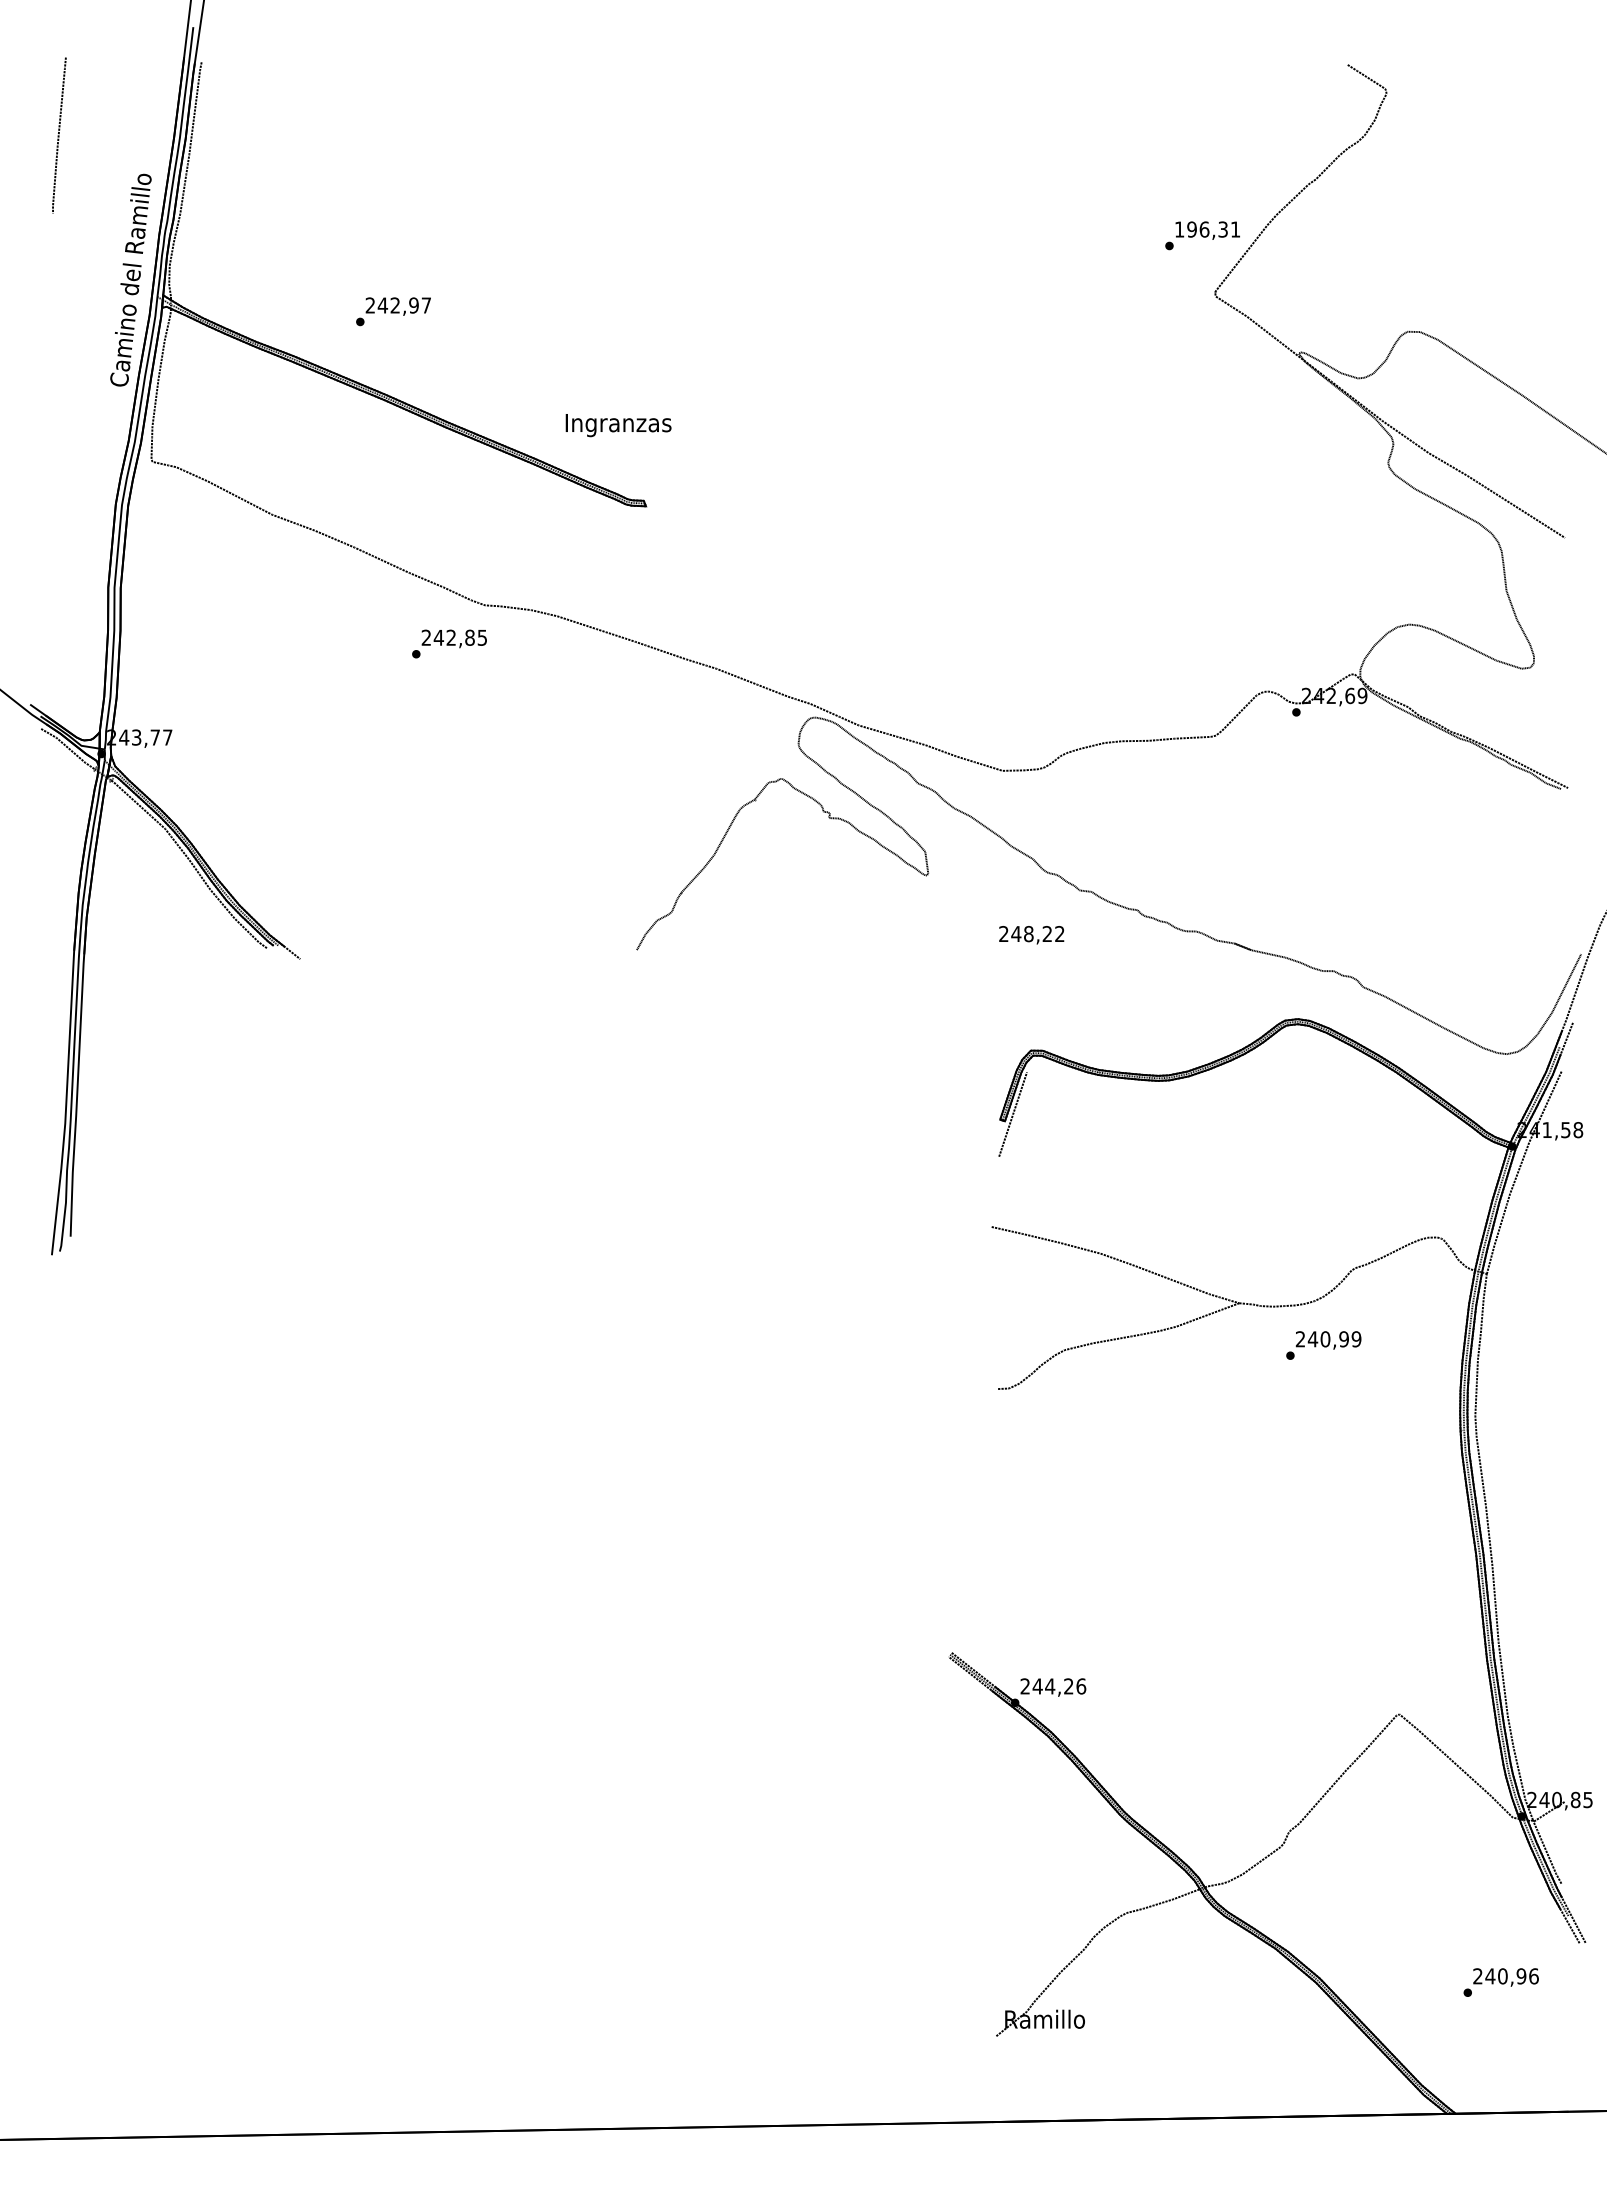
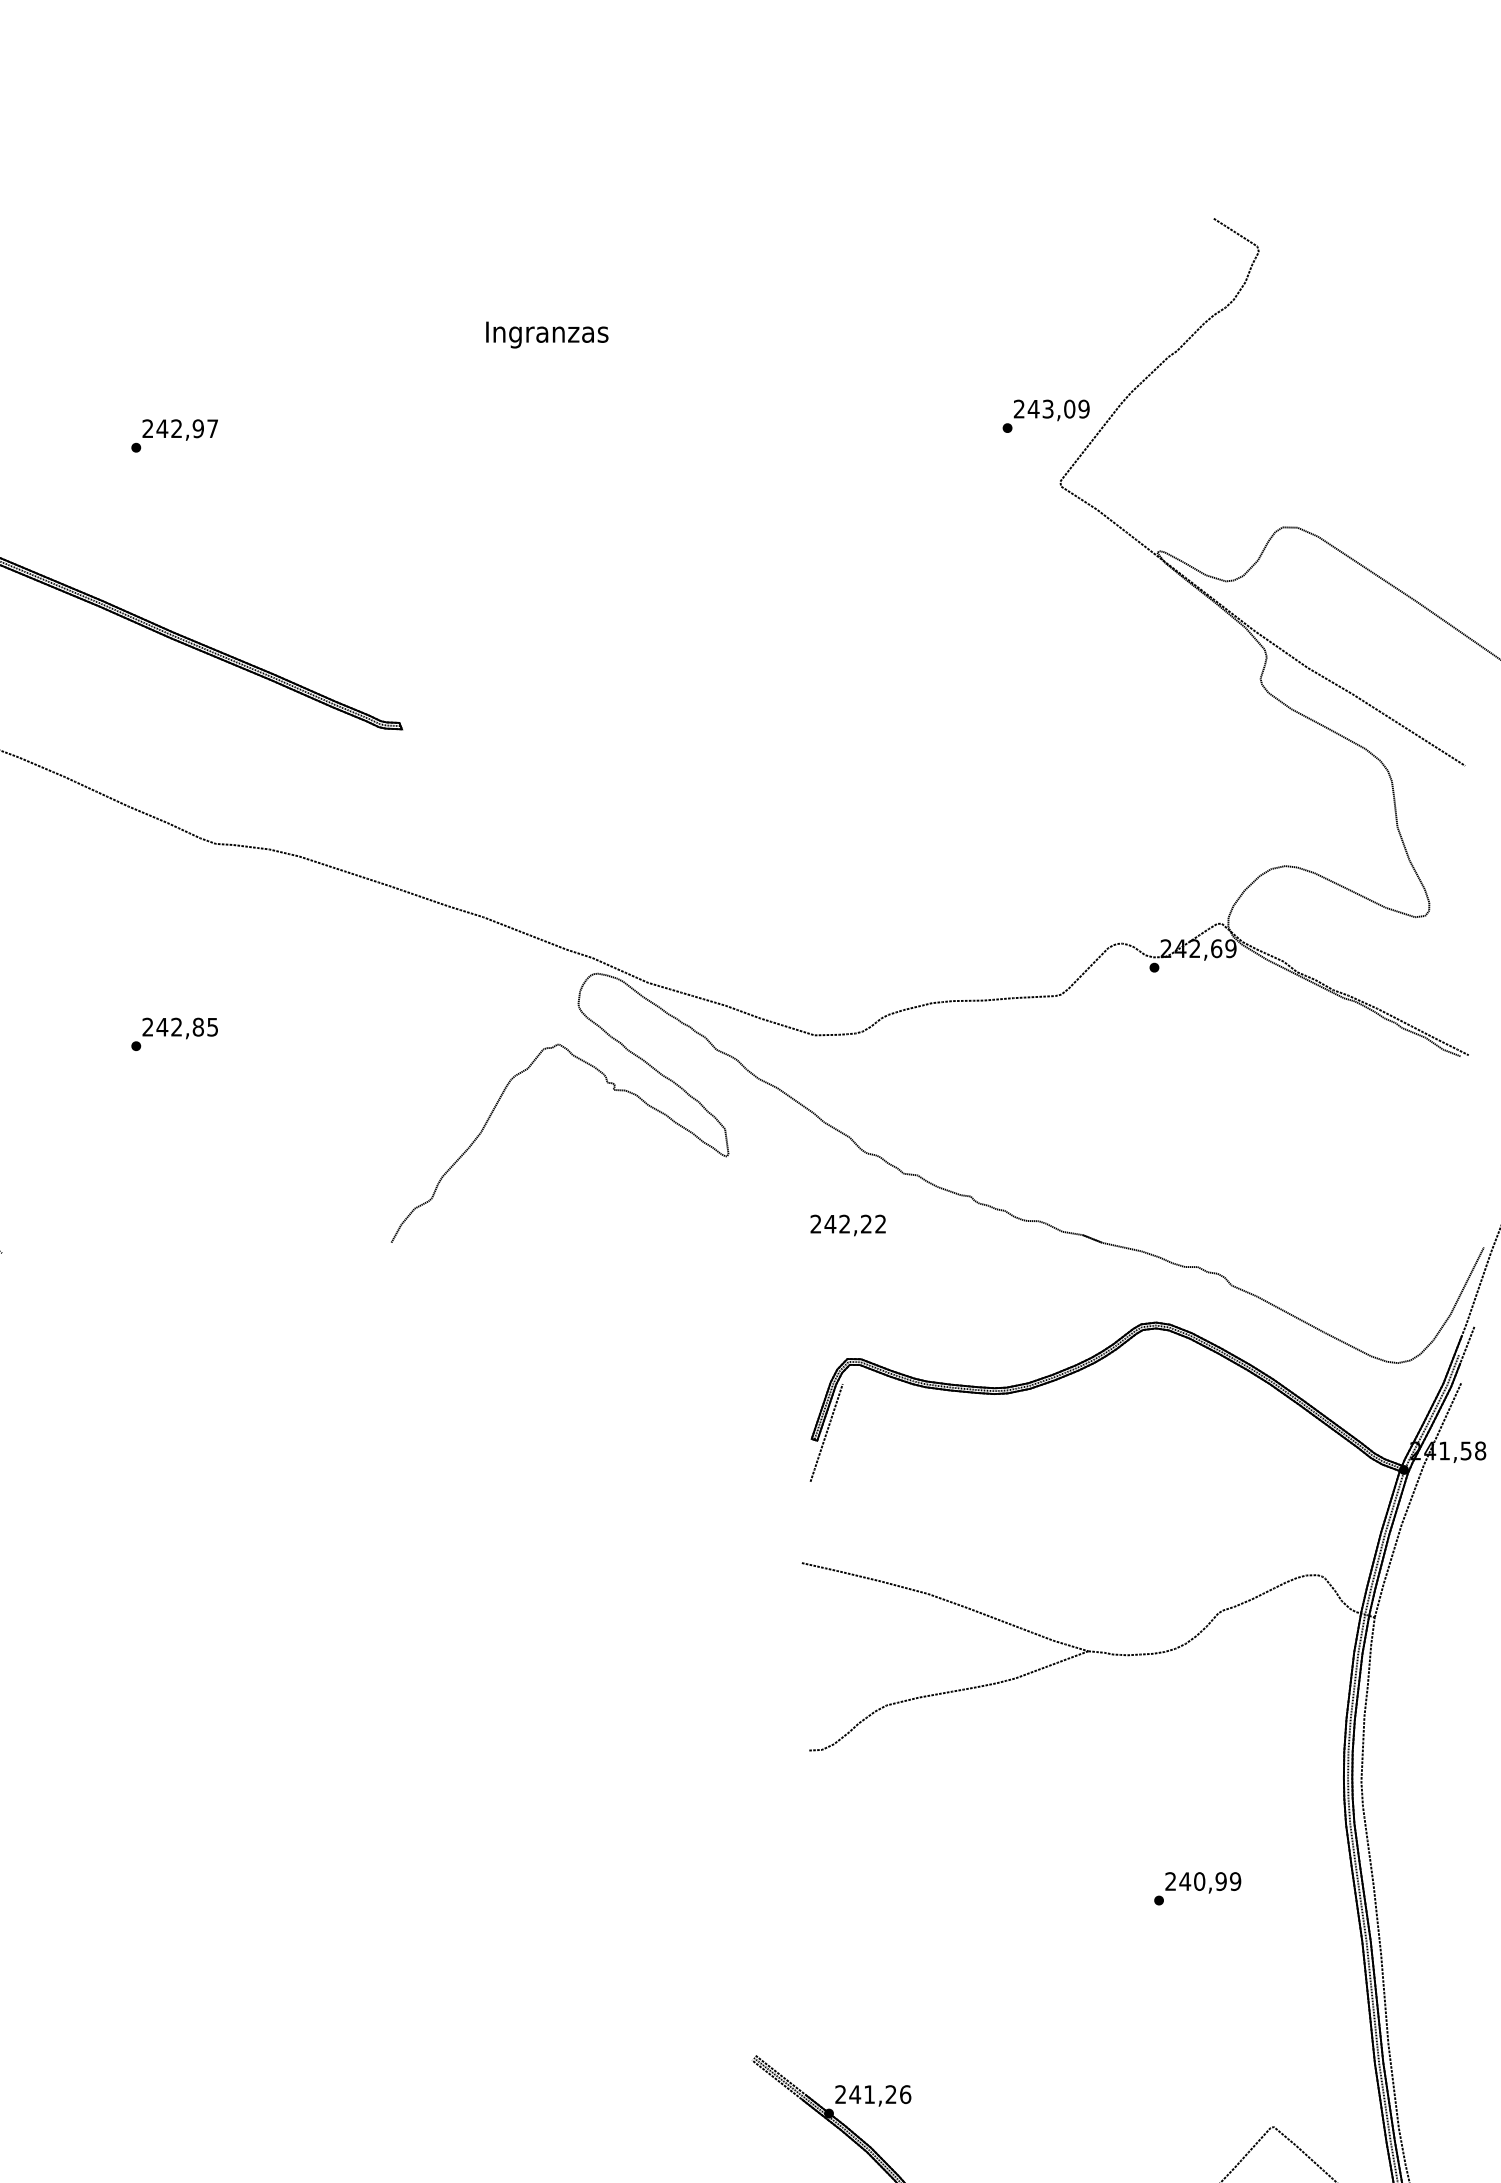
text: (1207, 229) -> (1051, 409), 196,31 -> 243,09
text: (393, 311) -> (174, 435), moved
text: (618, 425) -> (547, 335), moved
text: (449, 643) -> (174, 1033), moved
text: (1028, 934) -> (844, 1224), 248,22 -> 242,22
text: (1323, 1345) -> (1197, 1888), moved
text: (1050, 1686) -> (869, 2094), 244,26 -> 241,26

